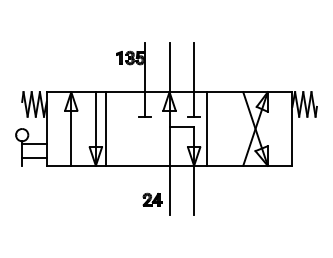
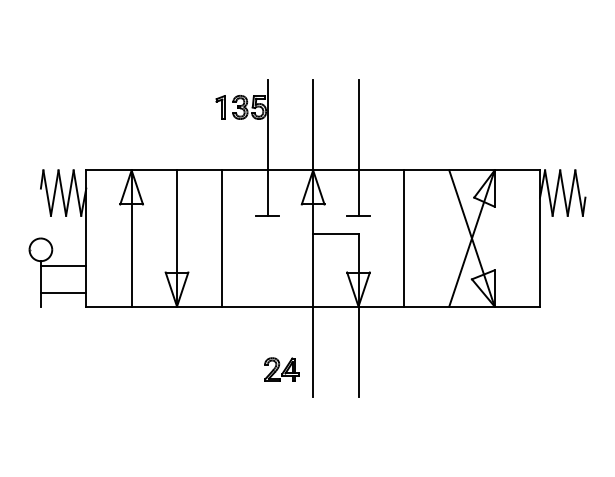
line: (106, 128) -> (222, 237), moved
line: (206, 128) -> (403, 237), moved

